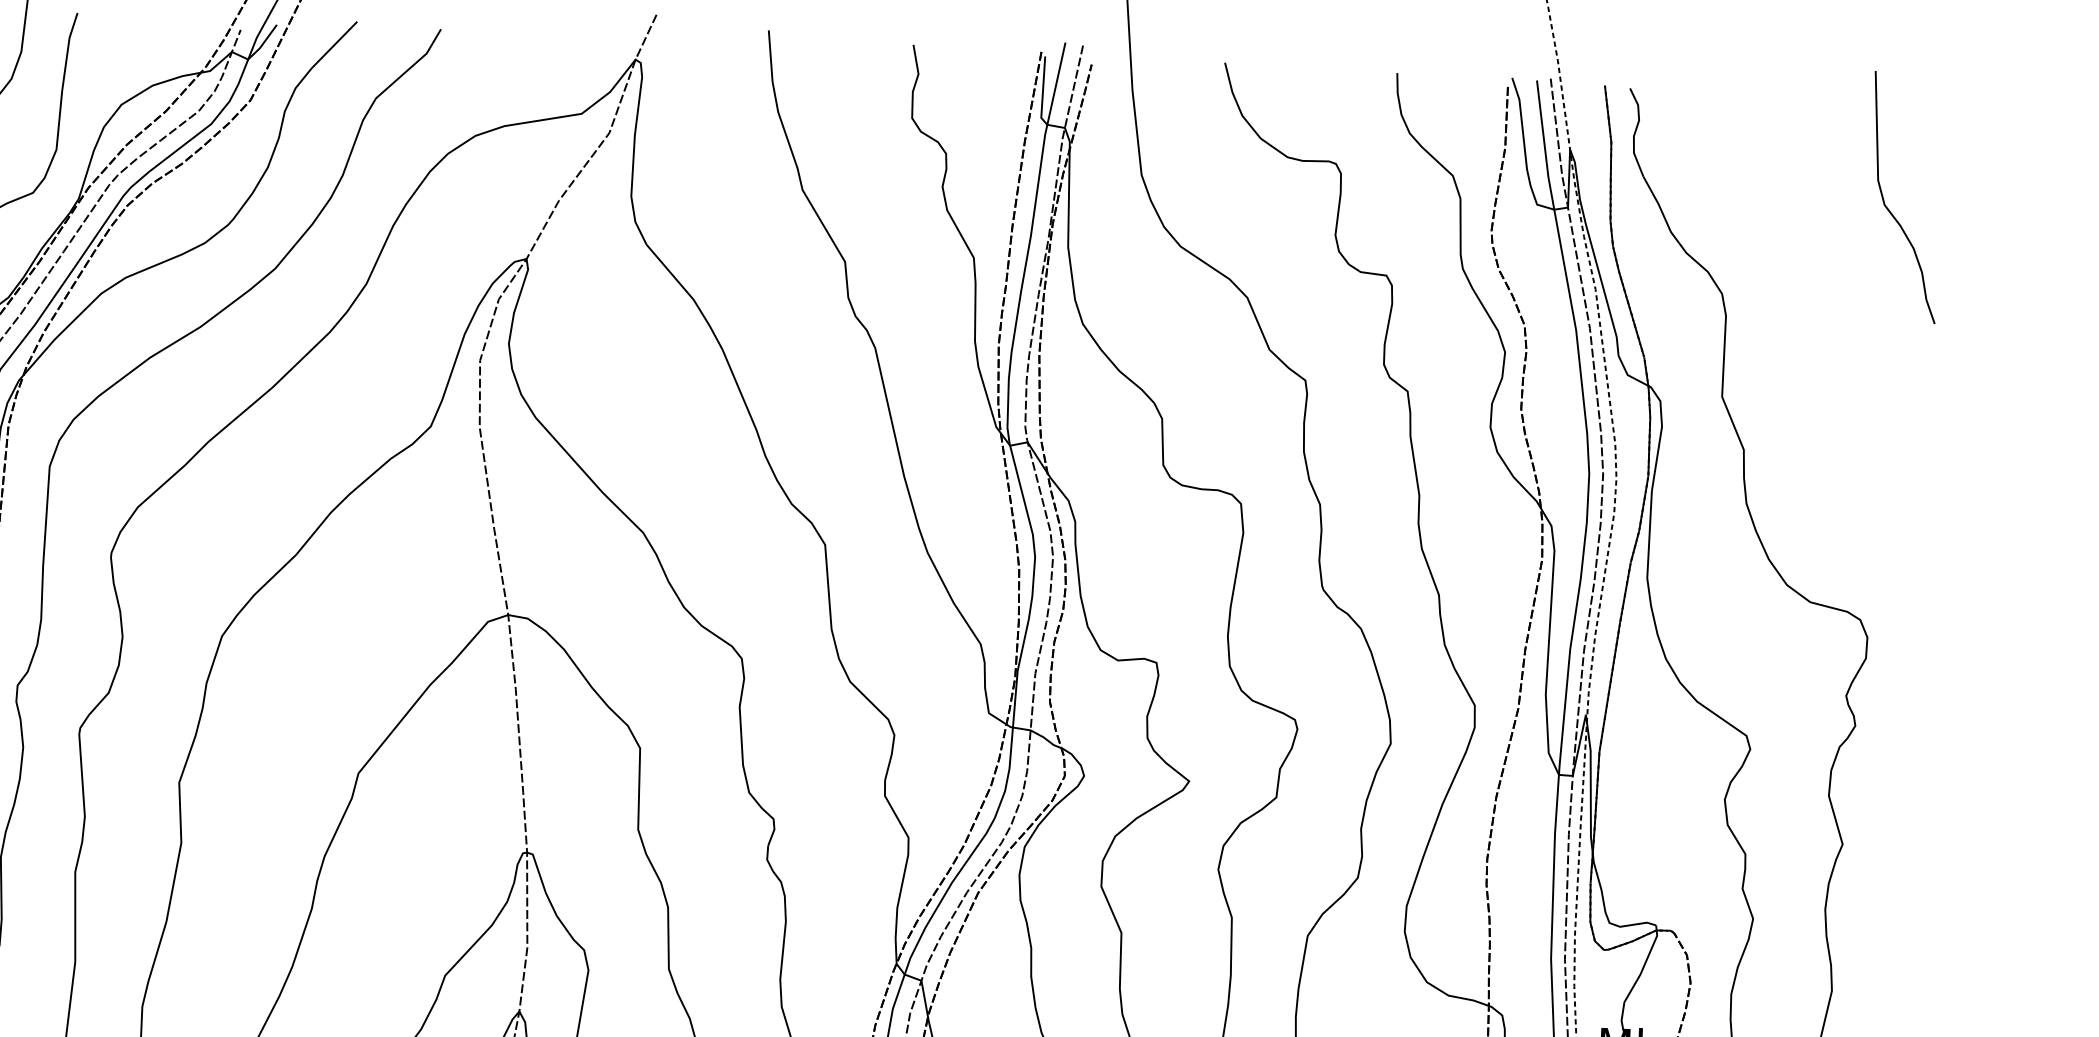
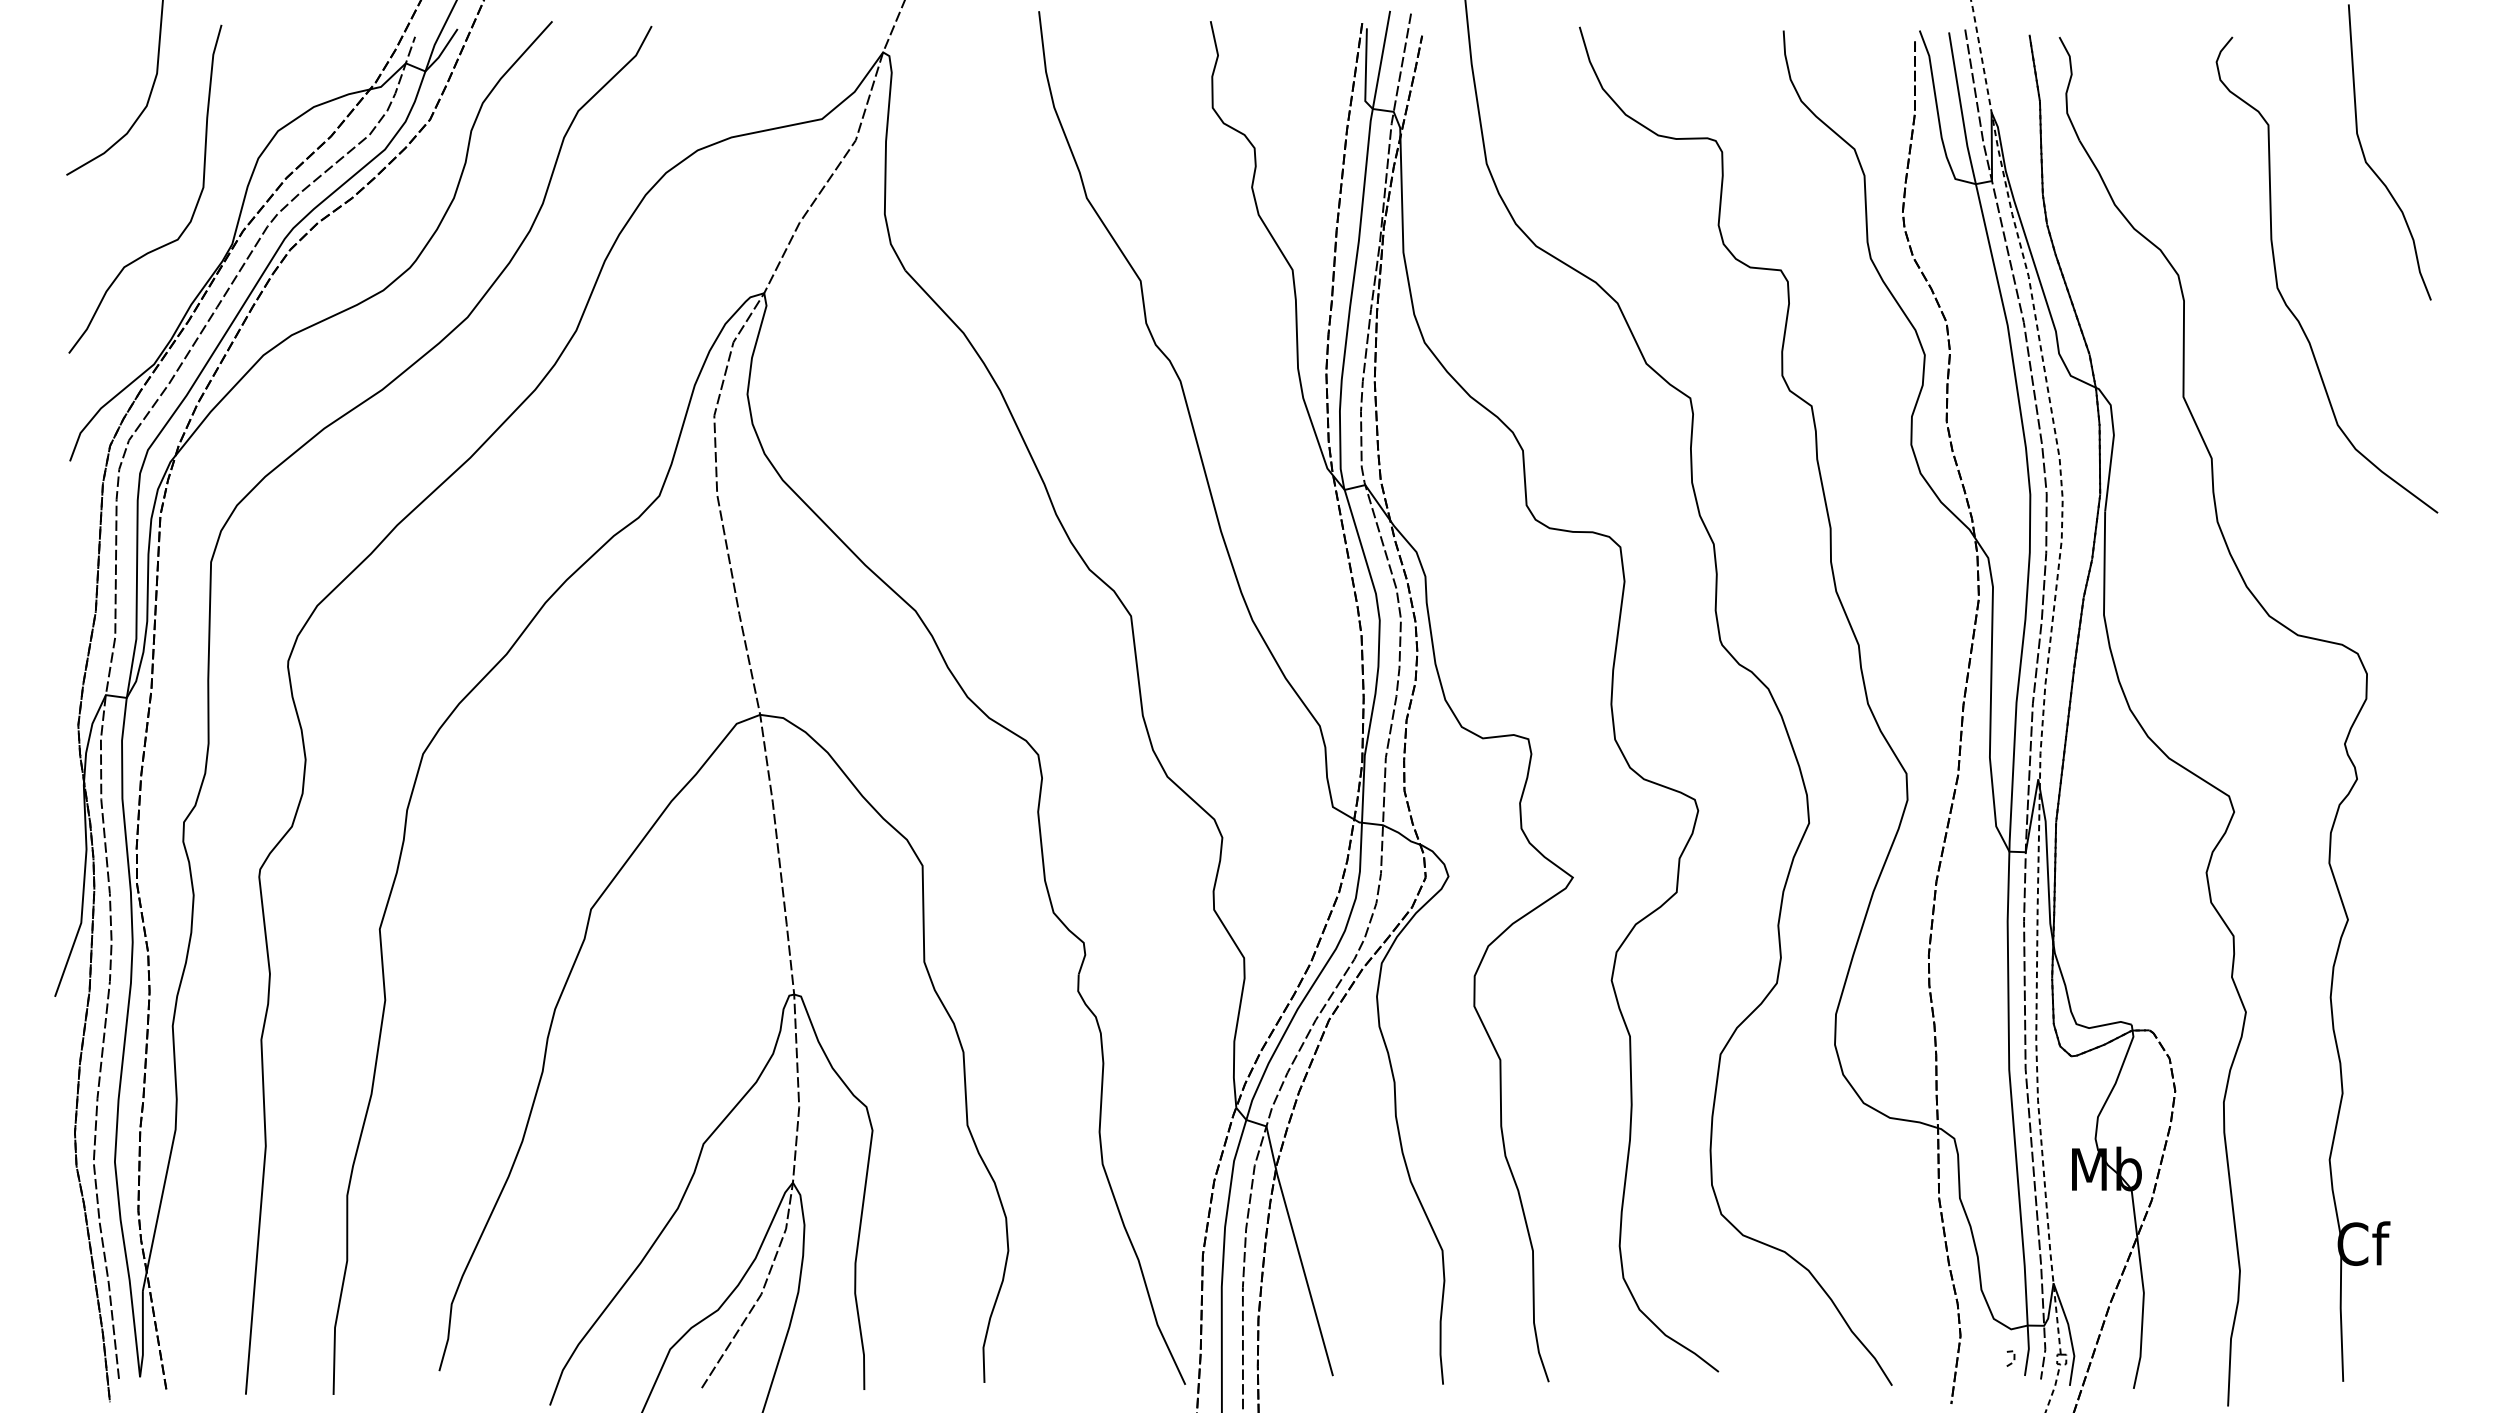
curve: (1809, 314) -> (2282, 295), added

